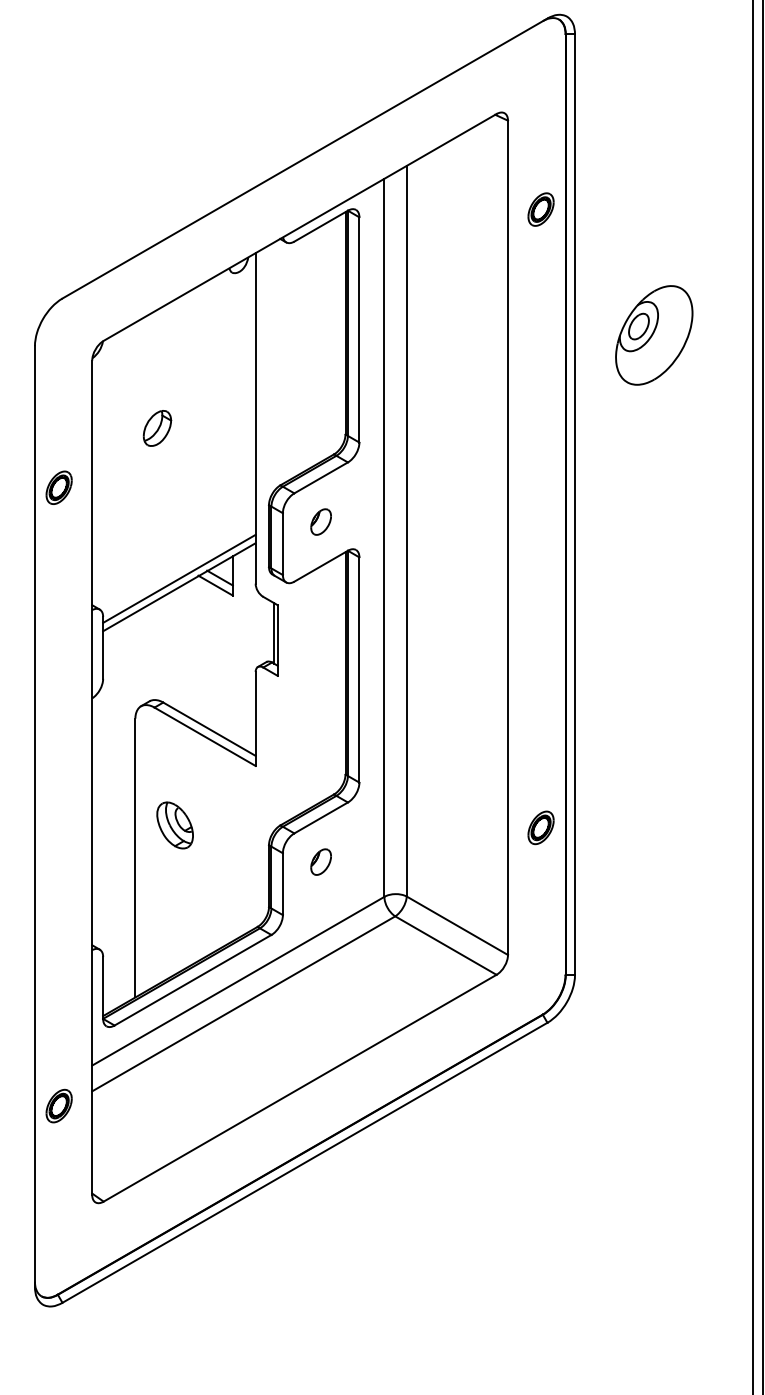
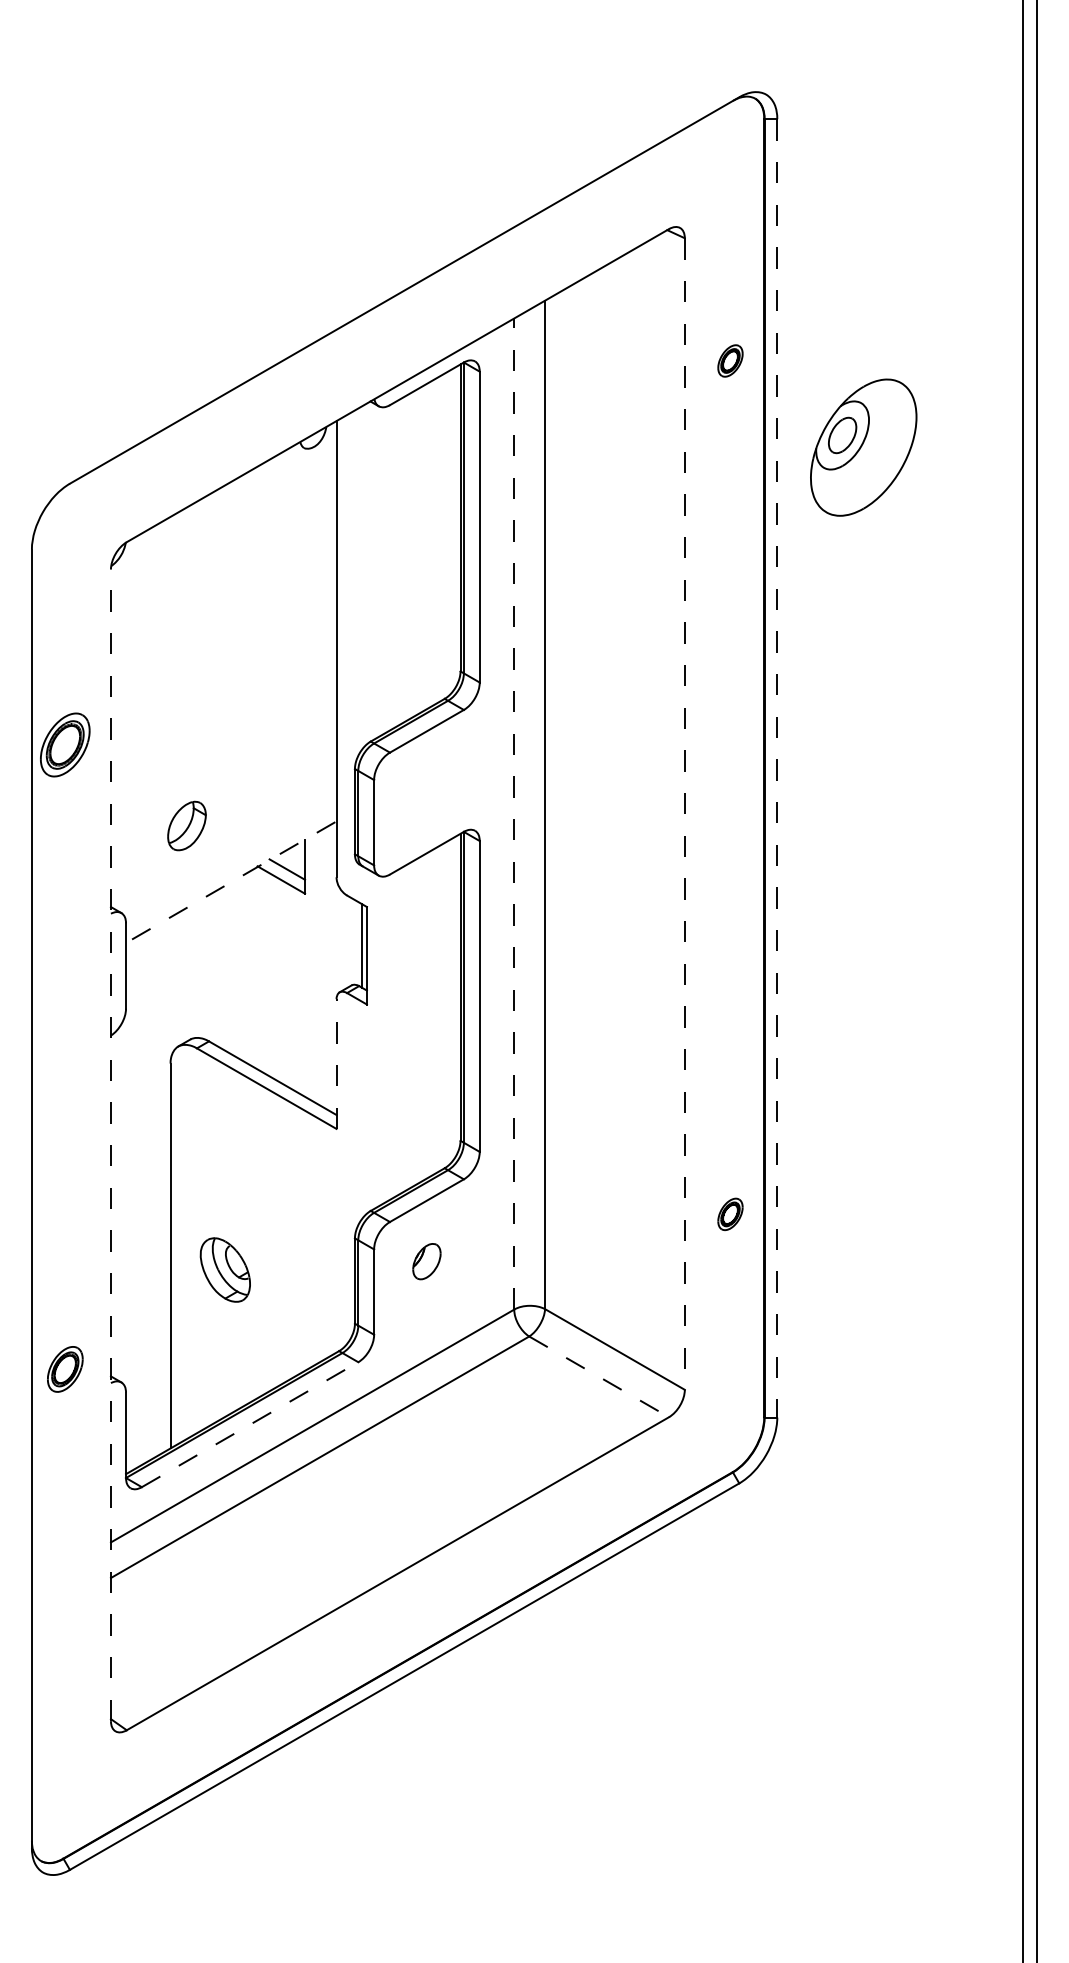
part: (541, 209) -> (730, 360), size x0.7
part: (654, 335) -> (863, 447), moved
part: (157, 428) -> (186, 825), moved
part: (59, 487) -> (65, 744), size x1.4
line: (575, 504) -> (777, 768), solid -> dashed
part: (320, 521) -> (426, 791), removed
line: (384, 538) -> (514, 814), solid -> dashed
line: (507, 538) -> (684, 814), solid -> dashed
line: (179, 578) -> (231, 870), removed
line: (178, 587) -> (230, 882), solid -> dashed
line: (255, 719) -> (336, 1064), solid -> dashed
line: (91, 777) -> (110, 1145), solid -> dashed
part: (174, 825) -> (224, 1269), moved
part: (541, 827) -> (730, 1214), size x0.7
line: (446, 945) -> (599, 1376), solid -> dashed
line: (193, 980) -> (250, 1424), solid -> dashed
part: (59, 1106) -> (65, 1369), moved

